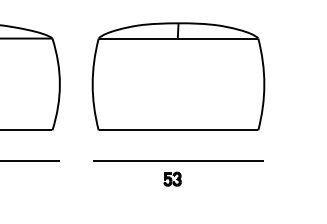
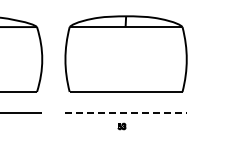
line: (179, 160) -> (126, 113), solid -> dashed
part: (171, 179) -> (121, 126), size x0.6

